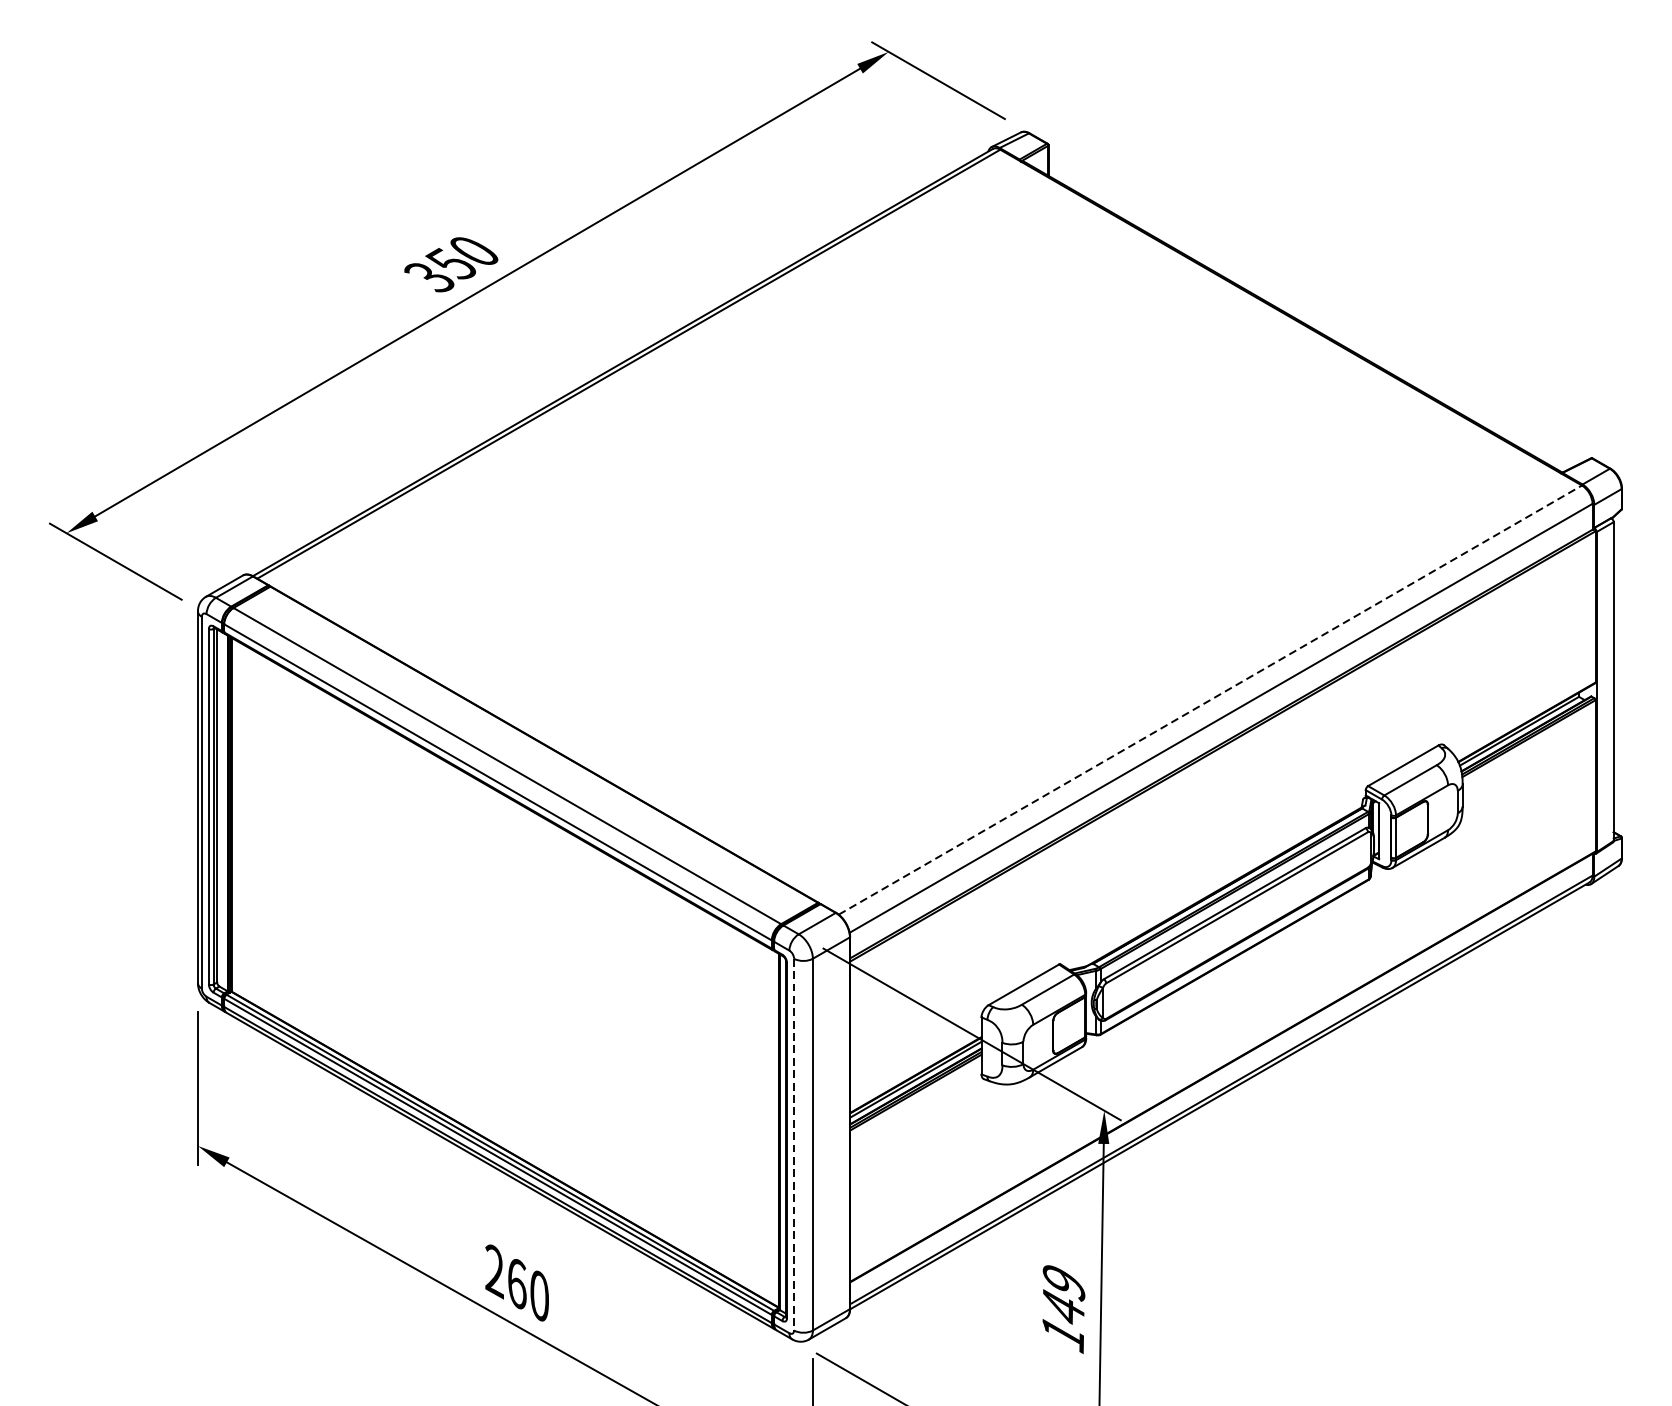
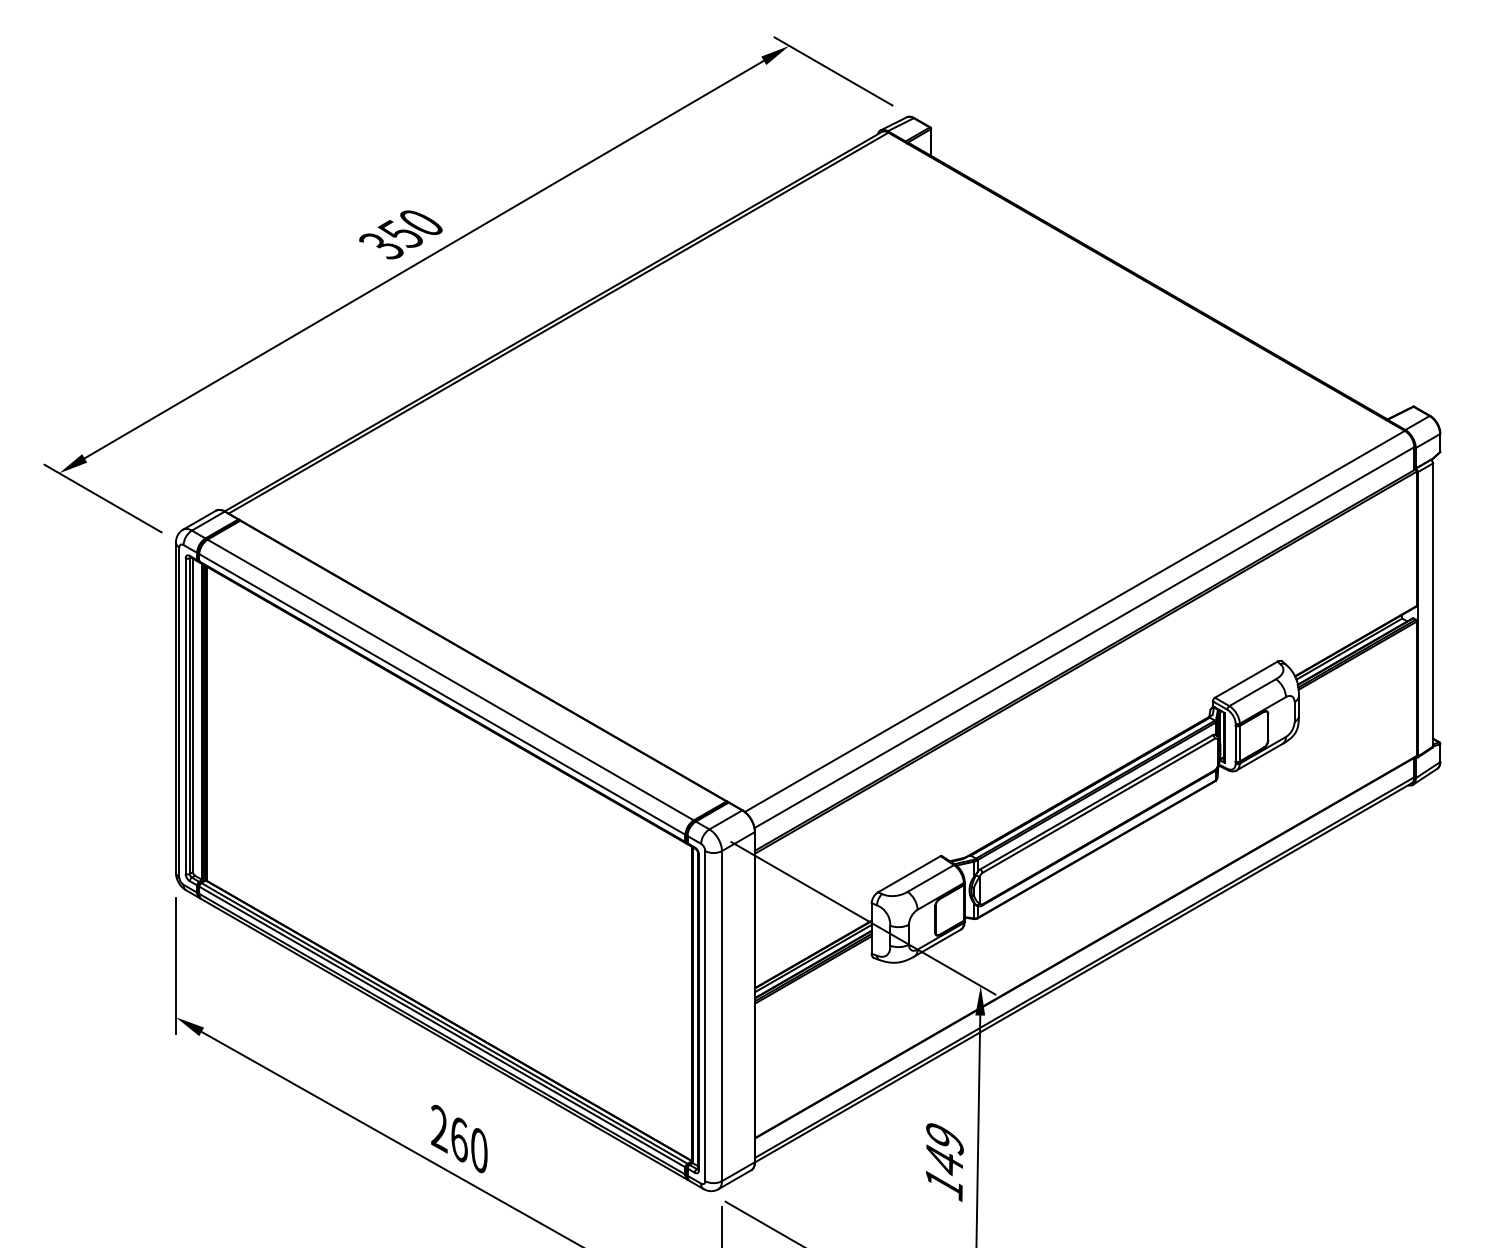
line: (1211, 700) -> (1075, 621), dashed -> solid
line: (794, 1145) -> (705, 1016), dashed -> solid

